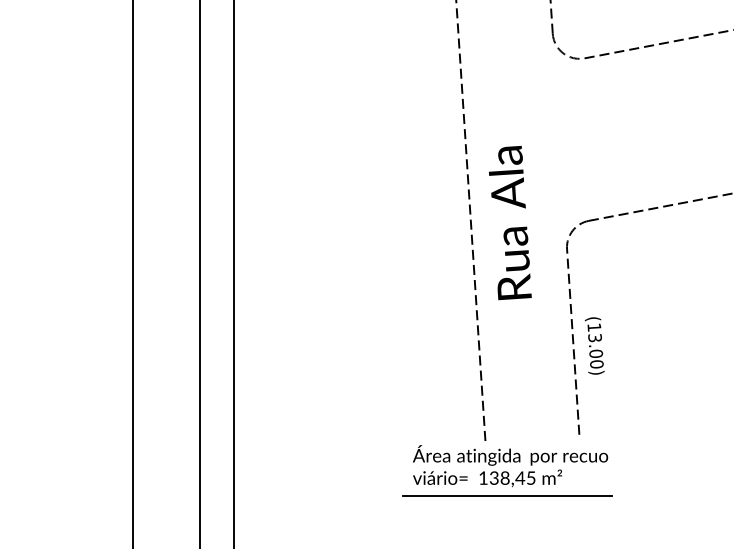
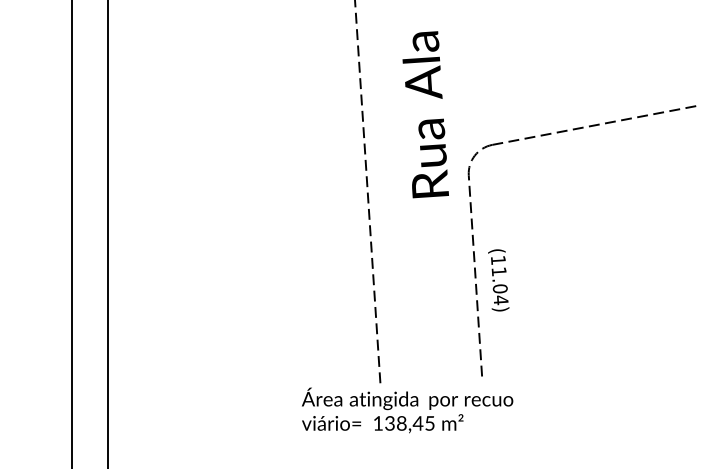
text: (510, 223) -> (425, 115), moved
text: (595, 351) -> (499, 286), (13.00) -> (11.04)
line: (507, 495) -> (404, 442), removed

